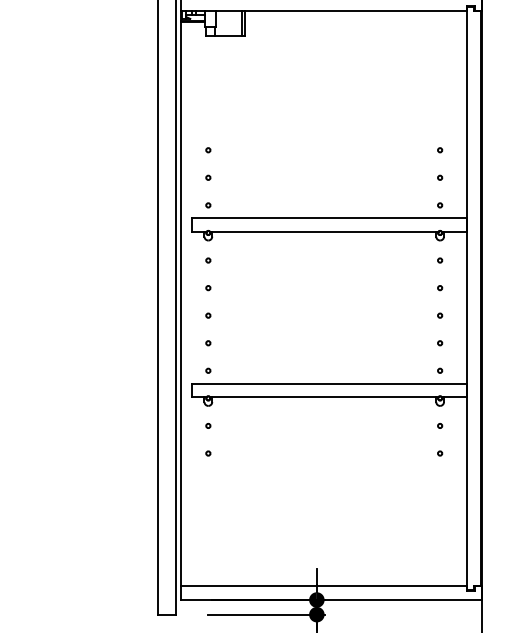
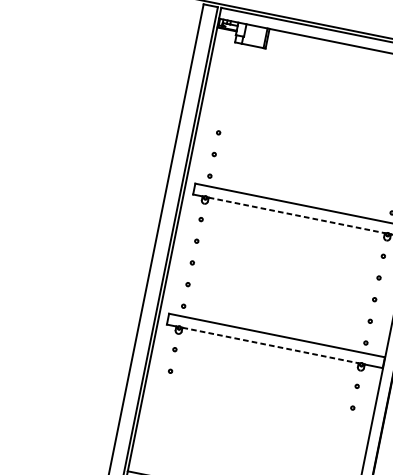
line: (324, 231) -> (297, 215), solid -> dashed
line: (324, 397) -> (270, 345), solid -> dashed

